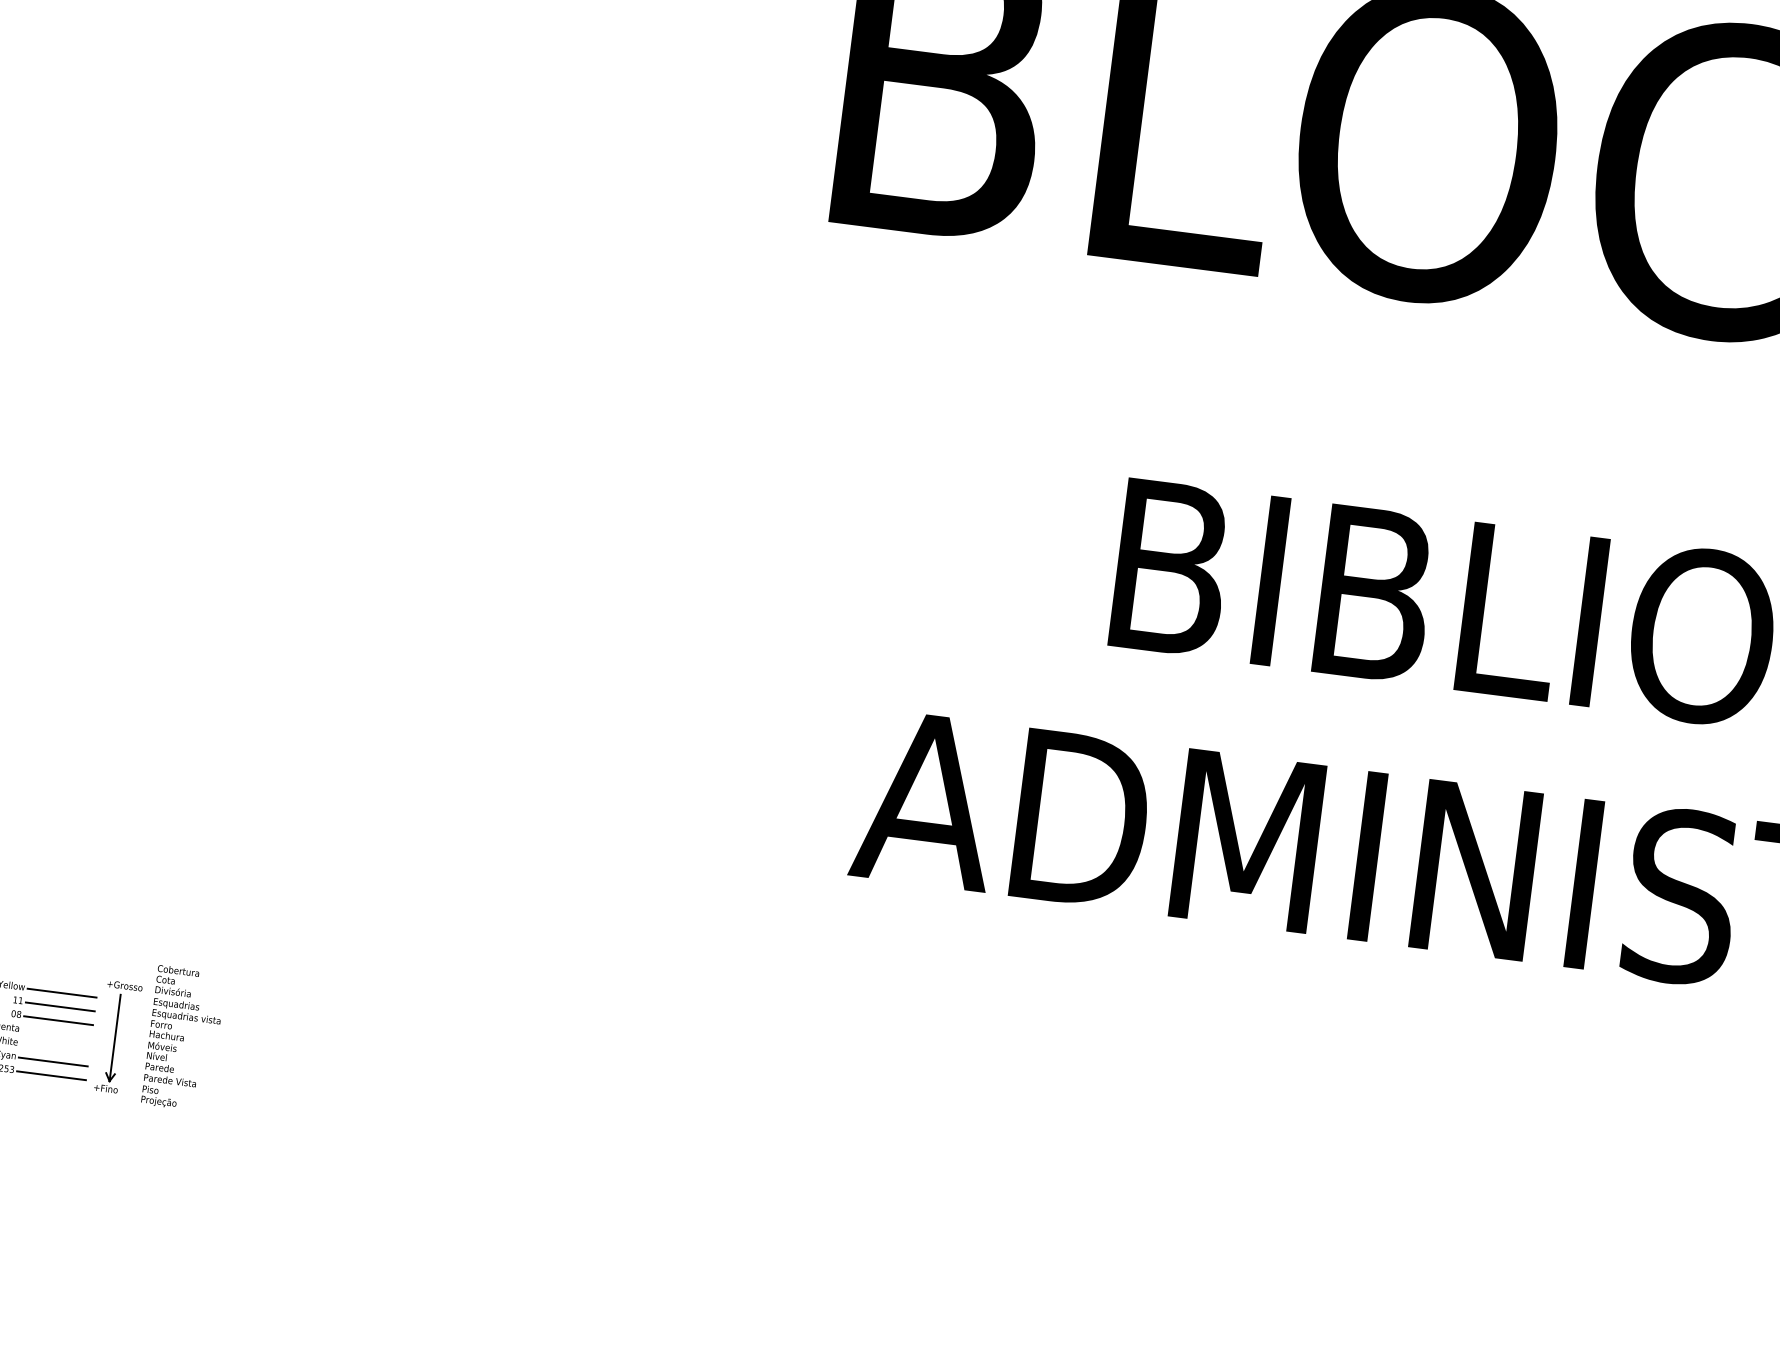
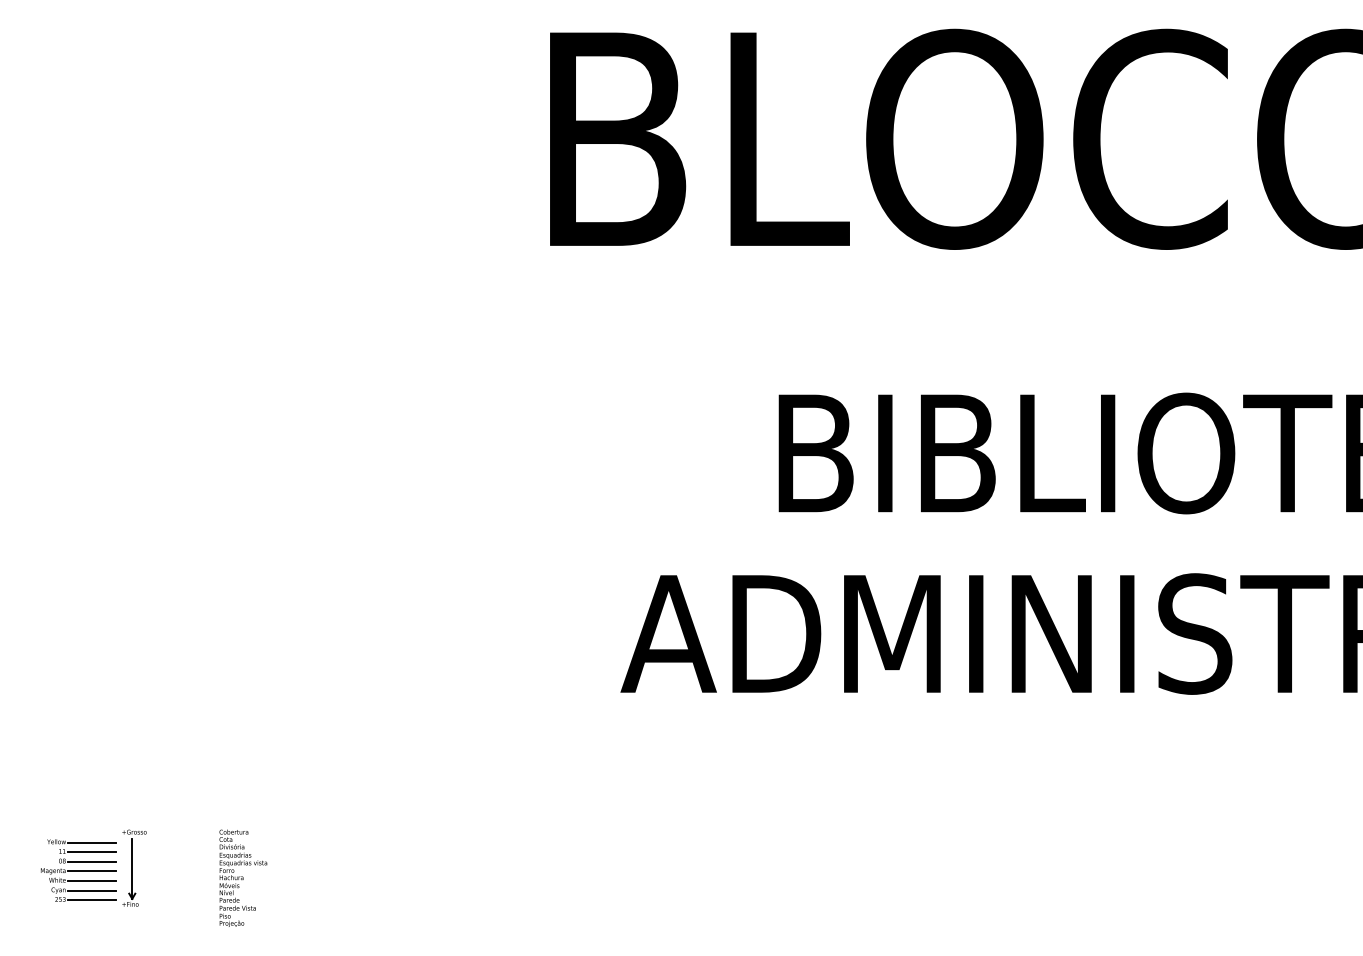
line: (56, 1034) -> (91, 871), added
text: (183, 1037) -> (243, 877), moved
line: (54, 1048) -> (91, 881), added

